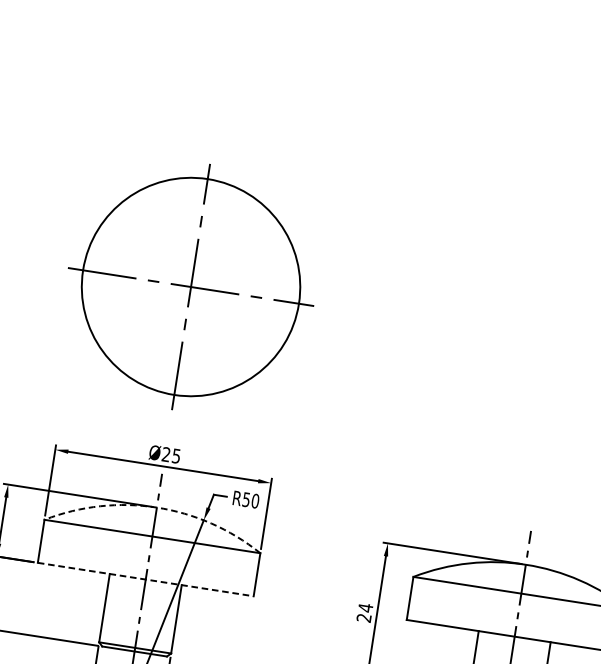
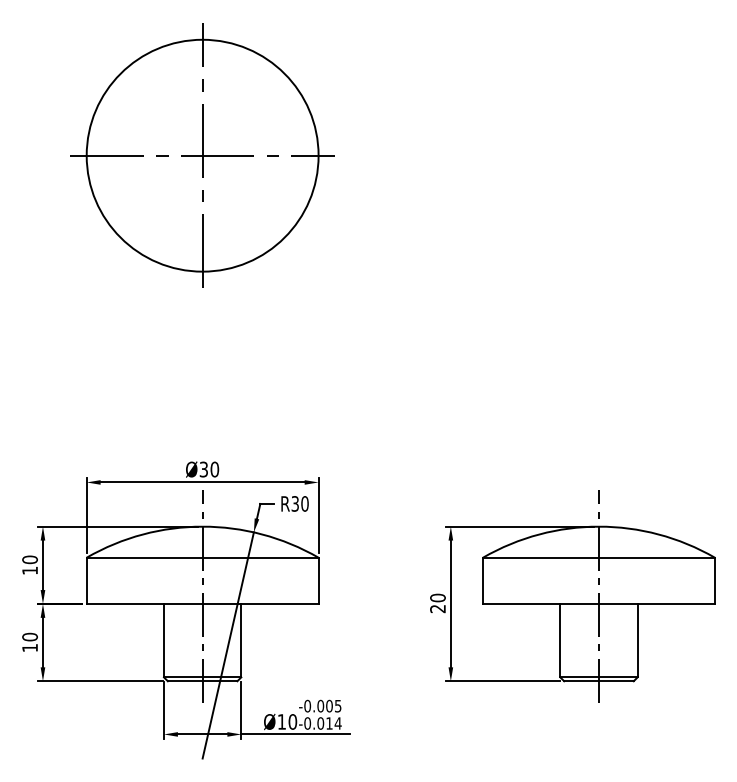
part: (190, 286) -> (202, 155), moved
text: (171, 455) -> (209, 469), Ø25 -> Ø30
text: (246, 499) -> (295, 503), R50 -> R30
arc: (156, 507) -> (202, 526), dashed -> solid
line: (145, 579) -> (202, 603), dashed -> solid
text: (365, 607) -> (437, 597), 24 -> 20

